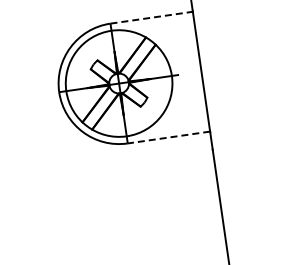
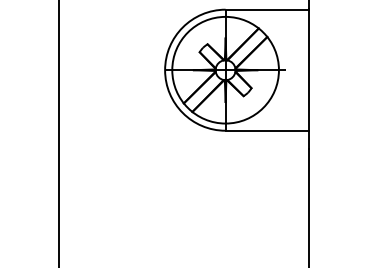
line: (151, 17) -> (267, 9), dashed -> solid
line: (169, 137) -> (267, 130), dashed -> solid

